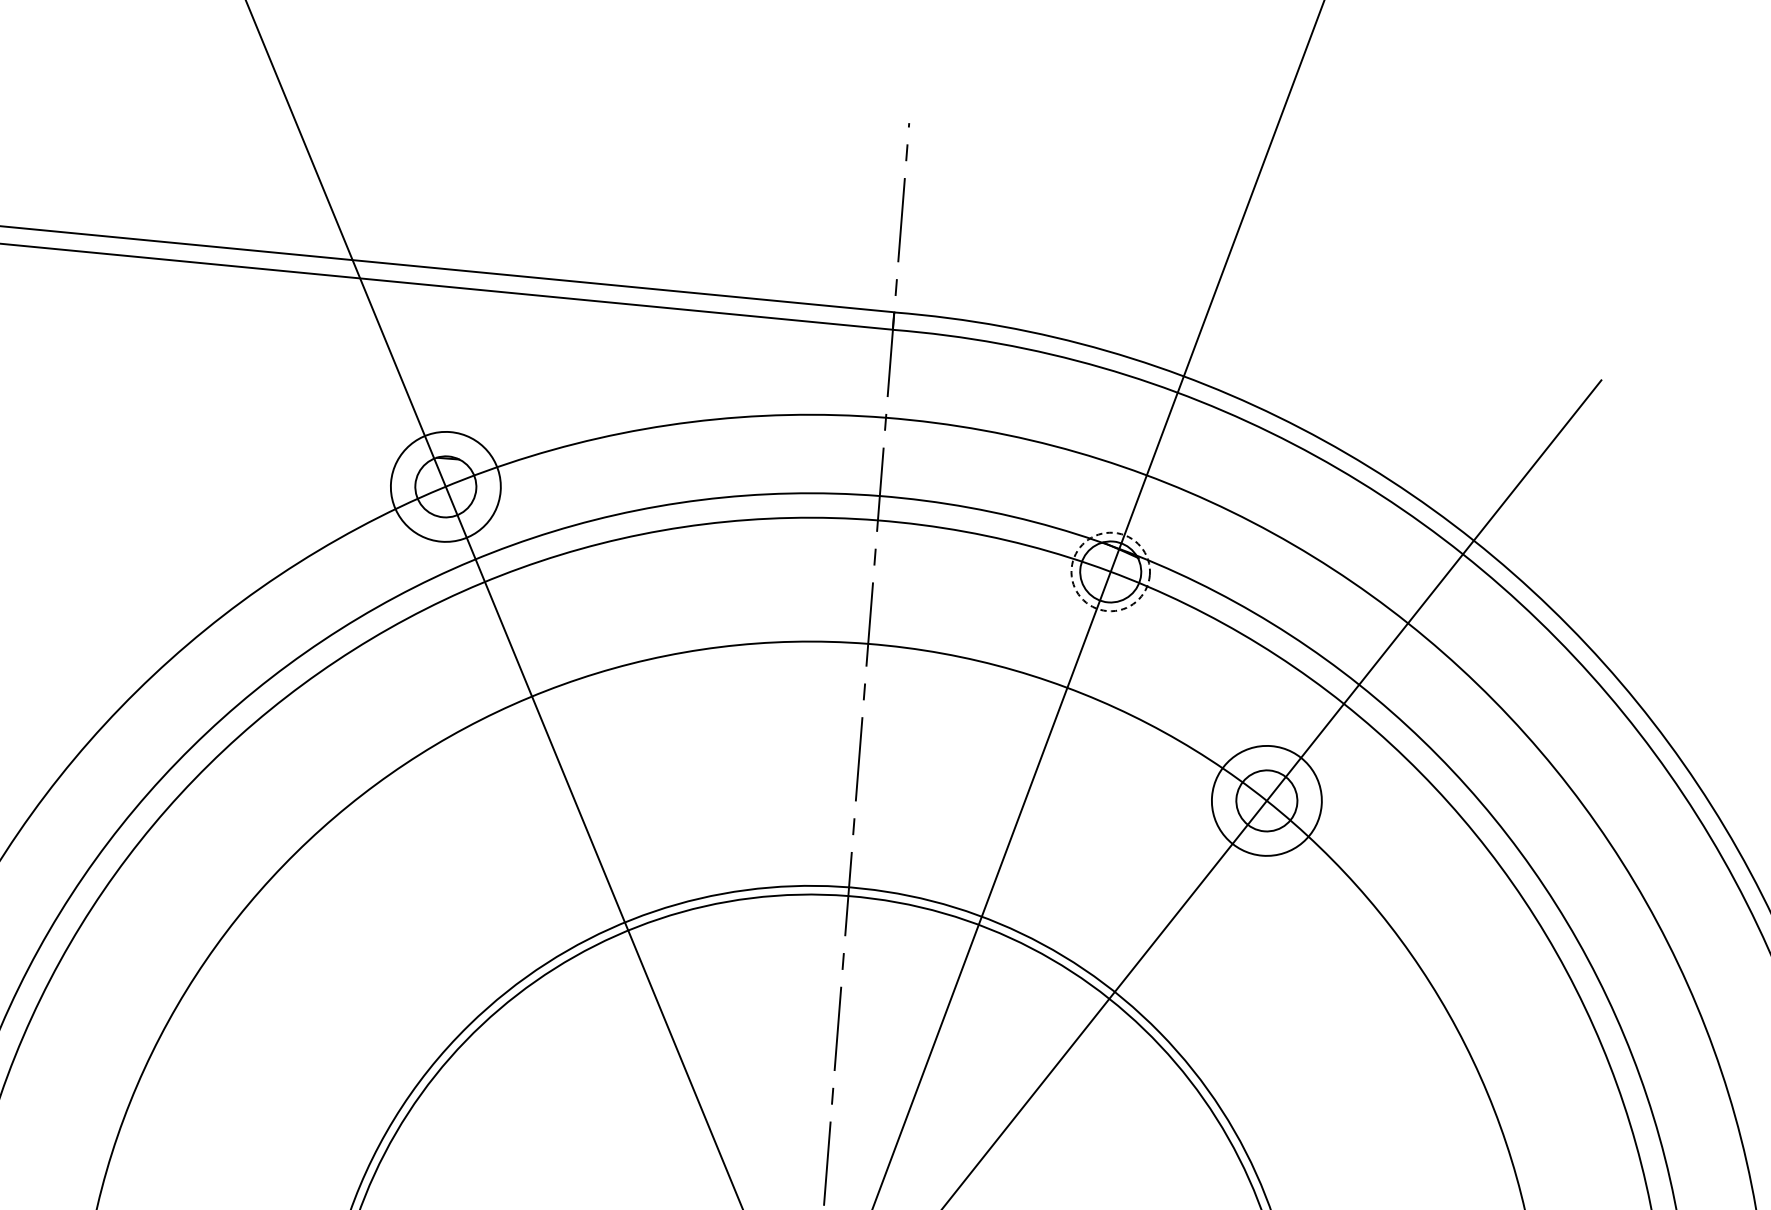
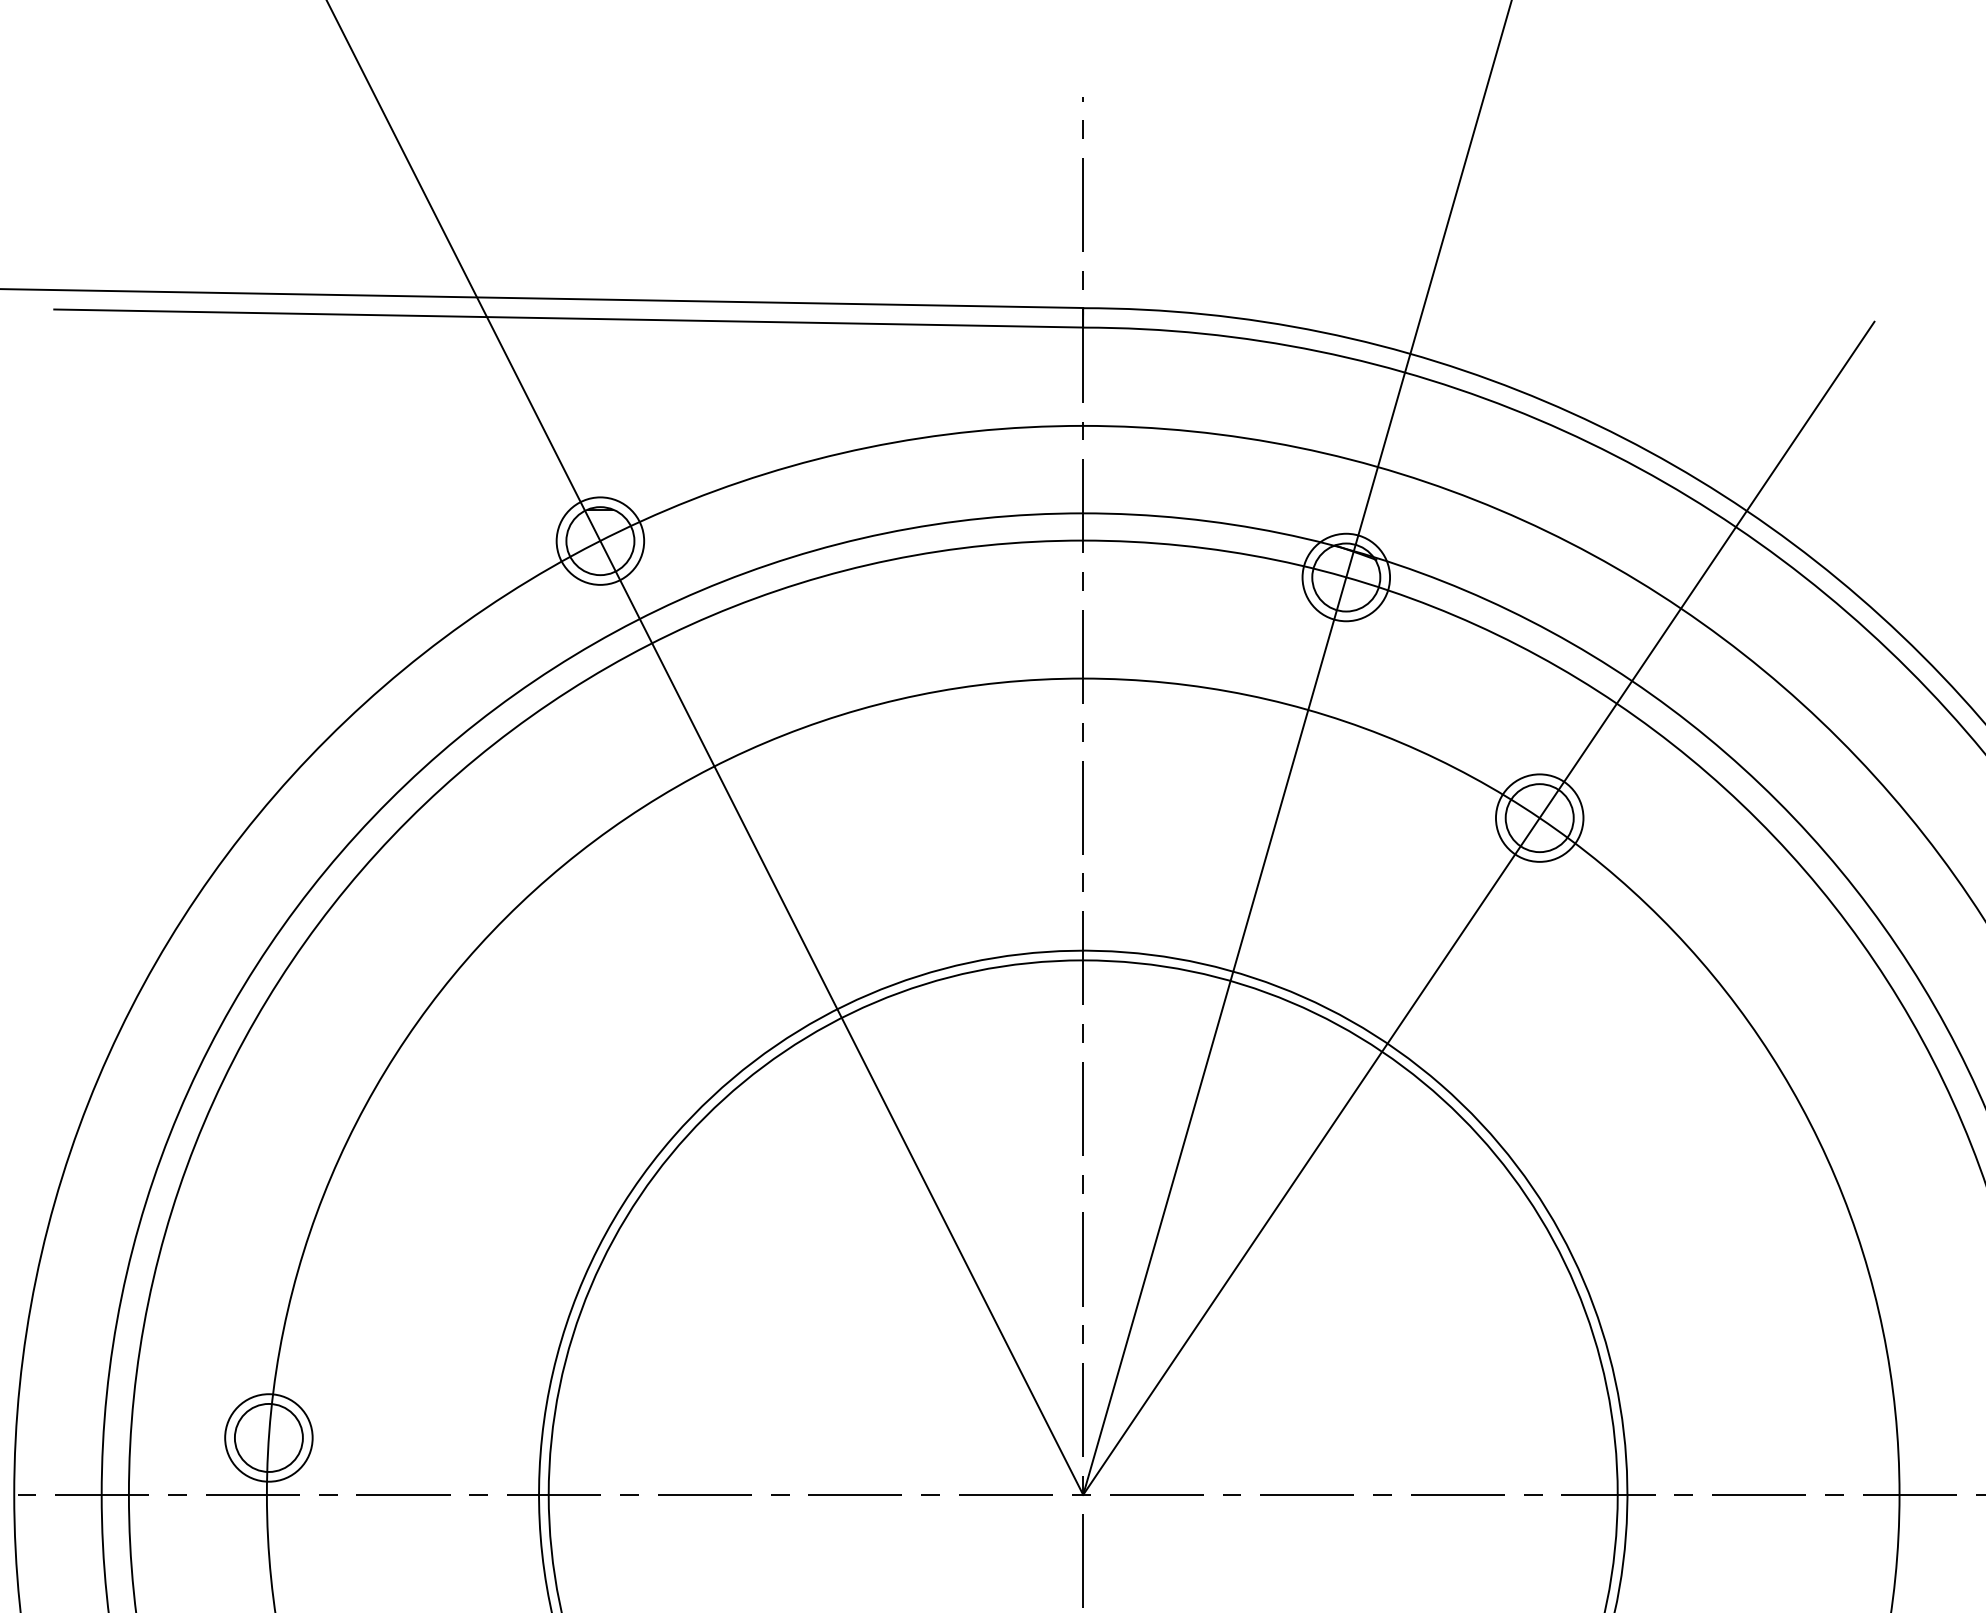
circle: (445, 486) -> (600, 540), size x0.71
circle: (1110, 571) -> (1346, 577), dashed -> solid
circle: (1266, 800) -> (1539, 817), size x0.71

